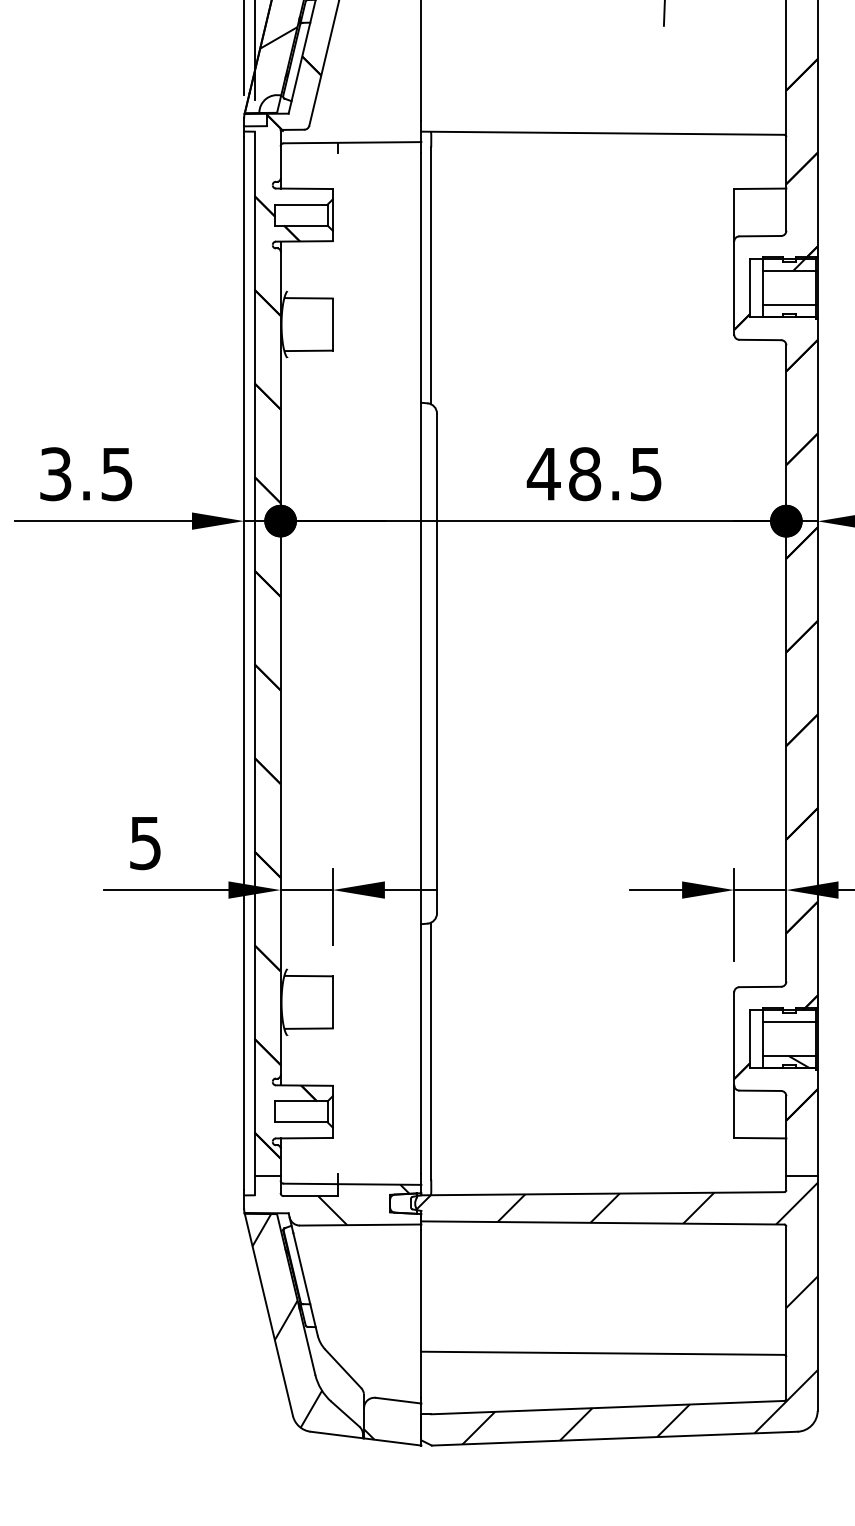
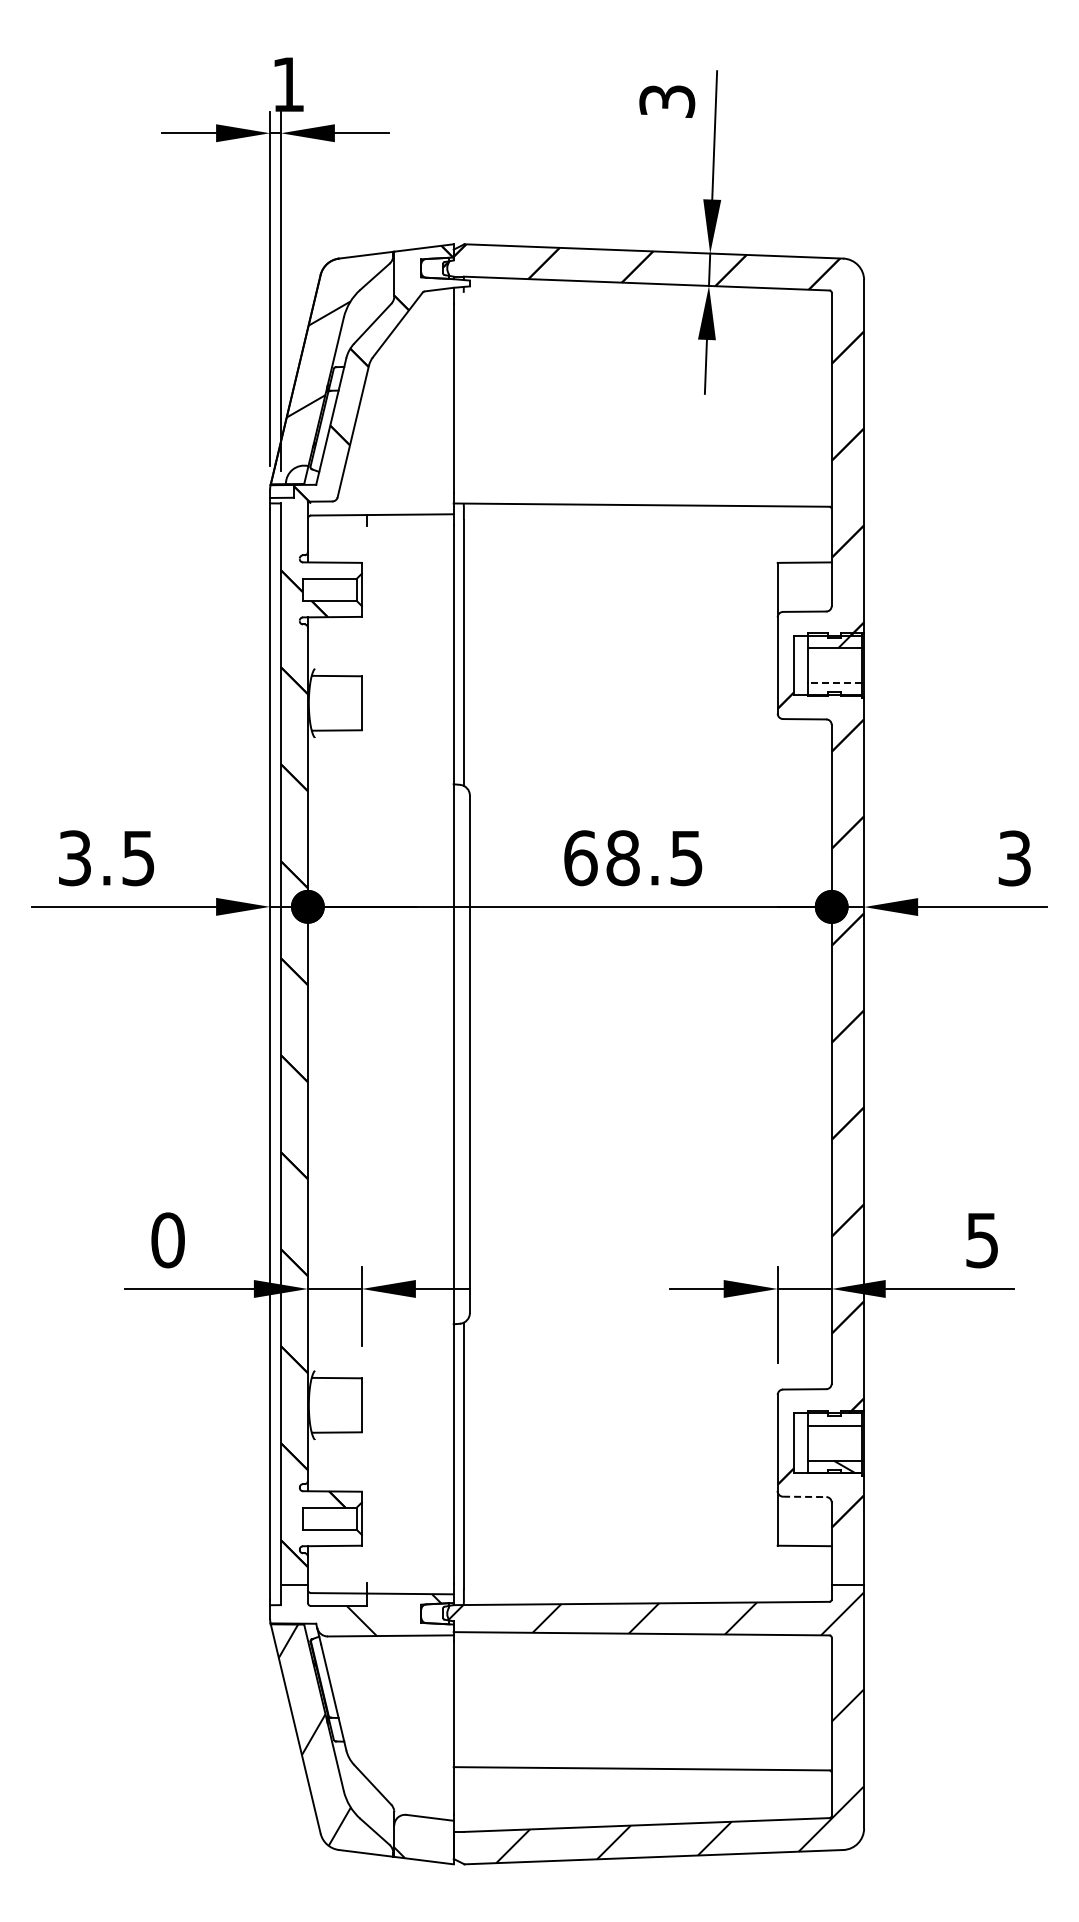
line: (789, 305) -> (834, 683), solid -> dashed
text: (543, 474) -> (580, 858), 48.5 -> 68.5
text: (145, 843) -> (167, 1240), 5 -> 0
line: (760, 1090) -> (804, 1496), solid -> dashed

